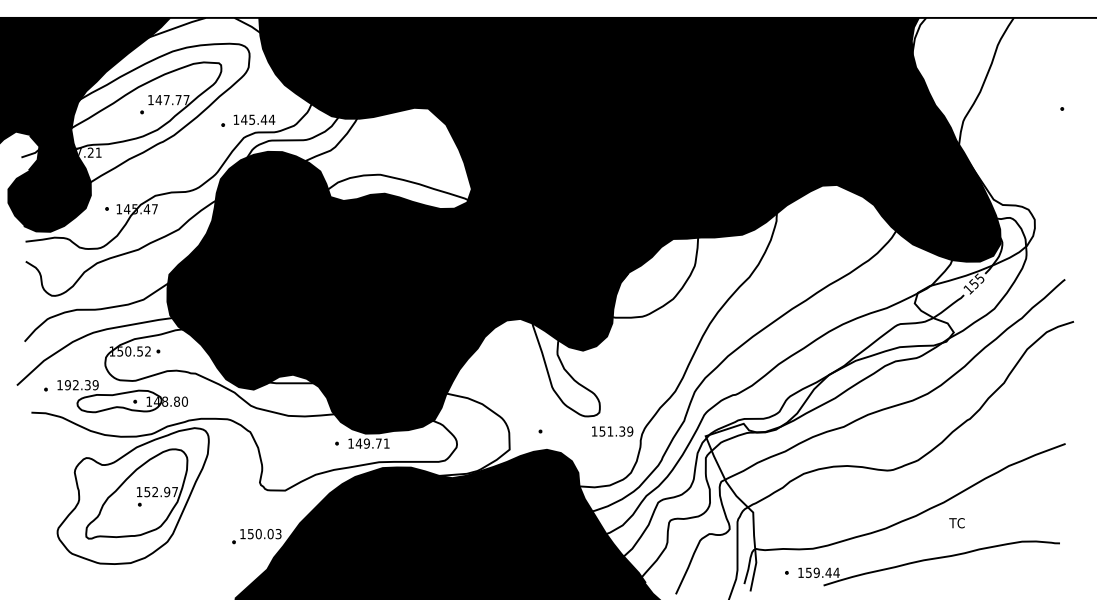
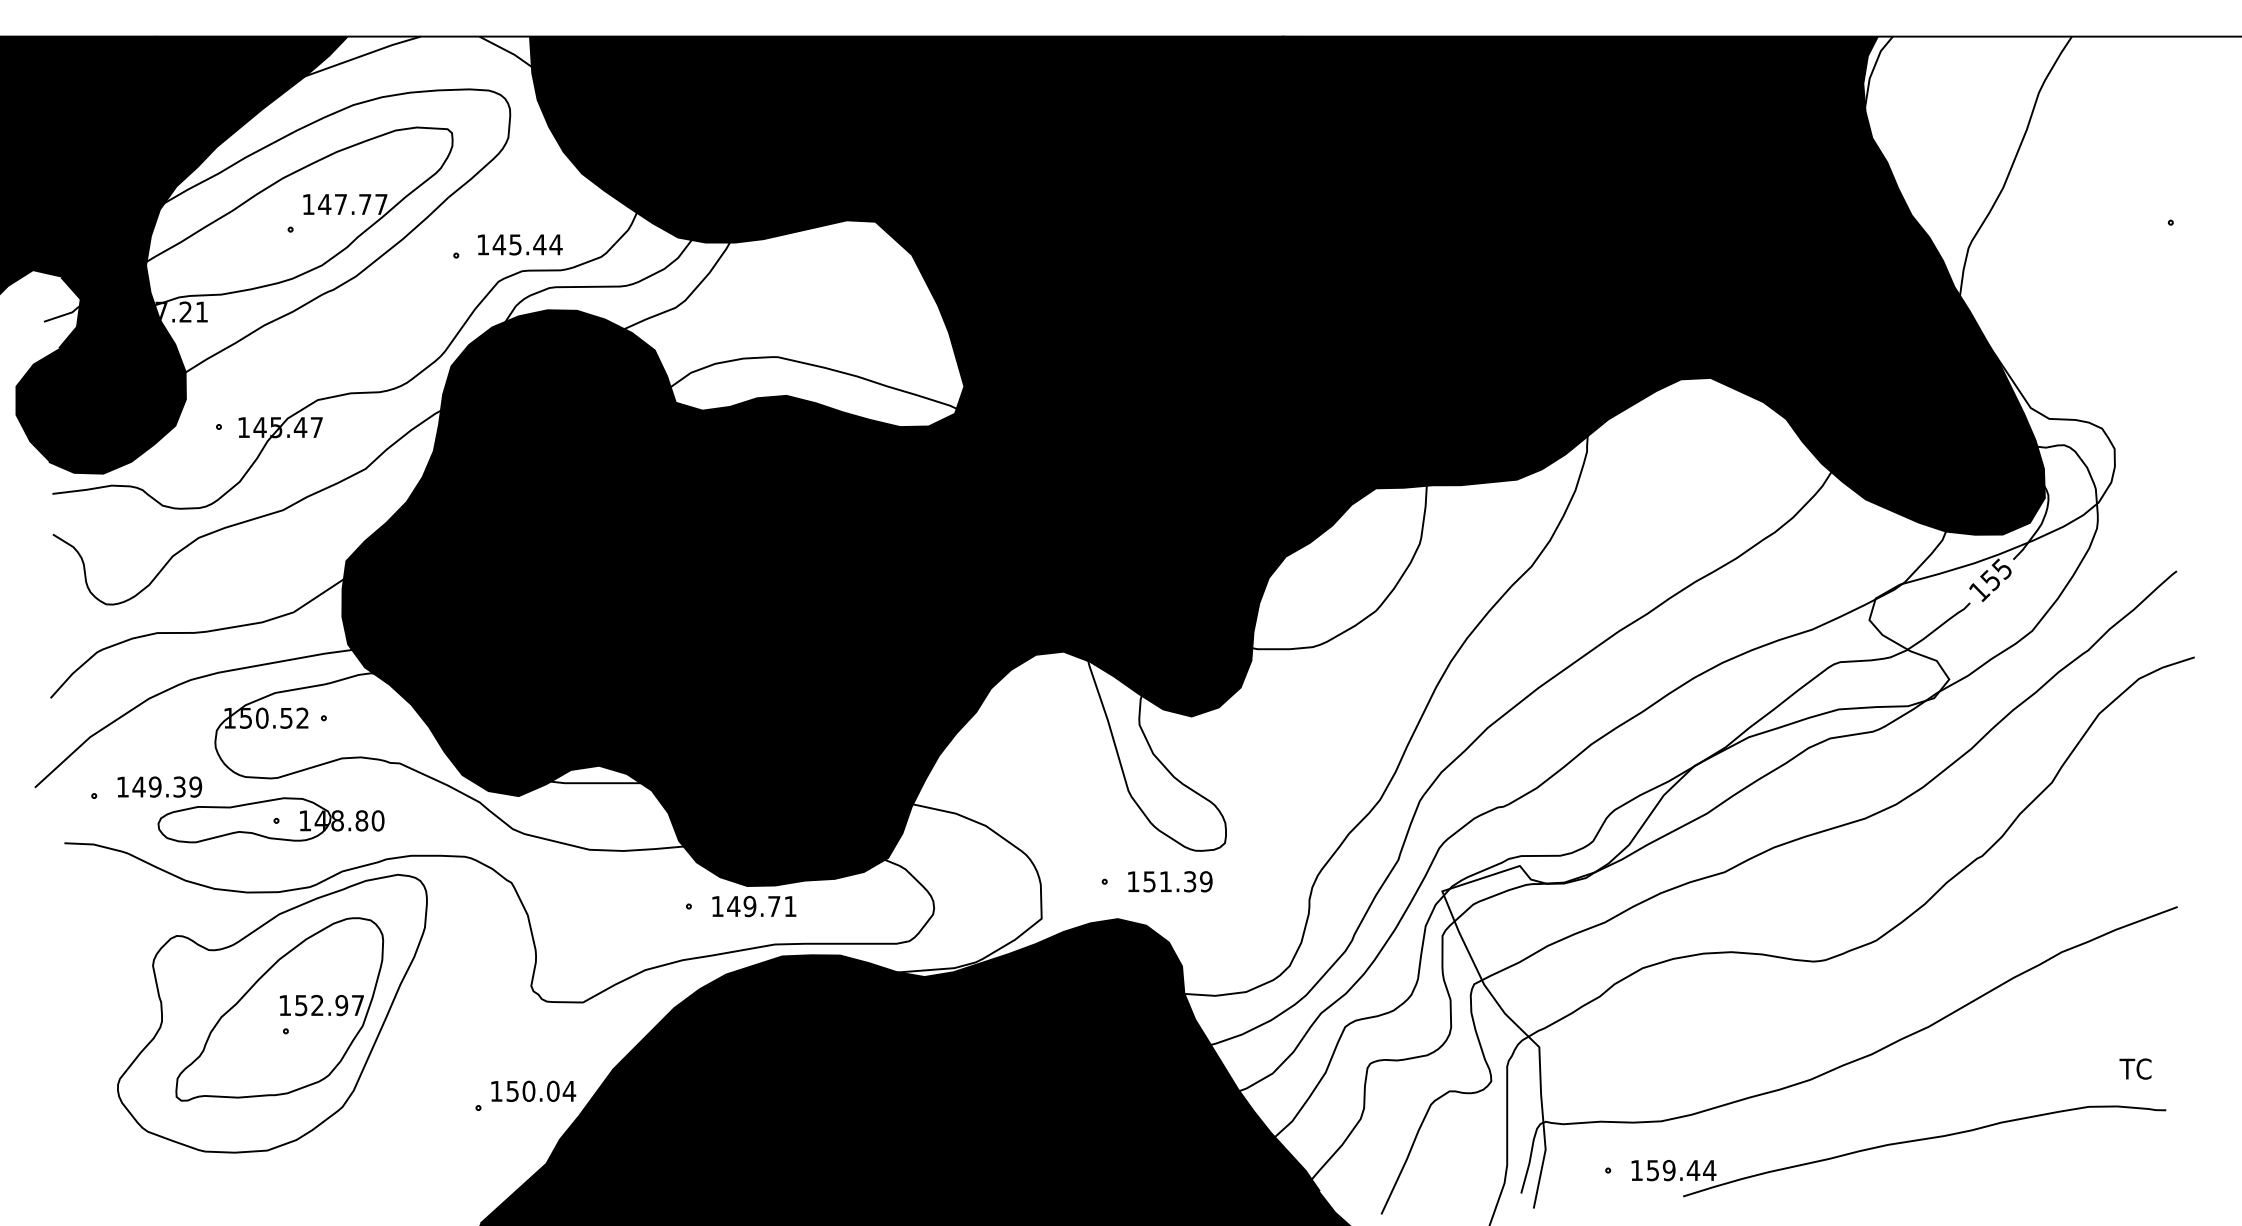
text: (71, 385) -> (146, 787), 192.39 -> 149.39
text: (612, 431) -> (1170, 881), moved
text: (956, 523) -> (2134, 1069), moved
text: (278, 534) -> (569, 1092), 150.03 -> 150.04

